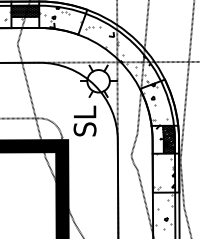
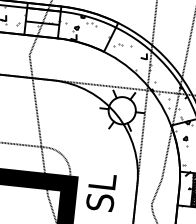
hatch: (25, 11) -> (43, 16), removed
text: (84, 120) -> (100, 191), moved

